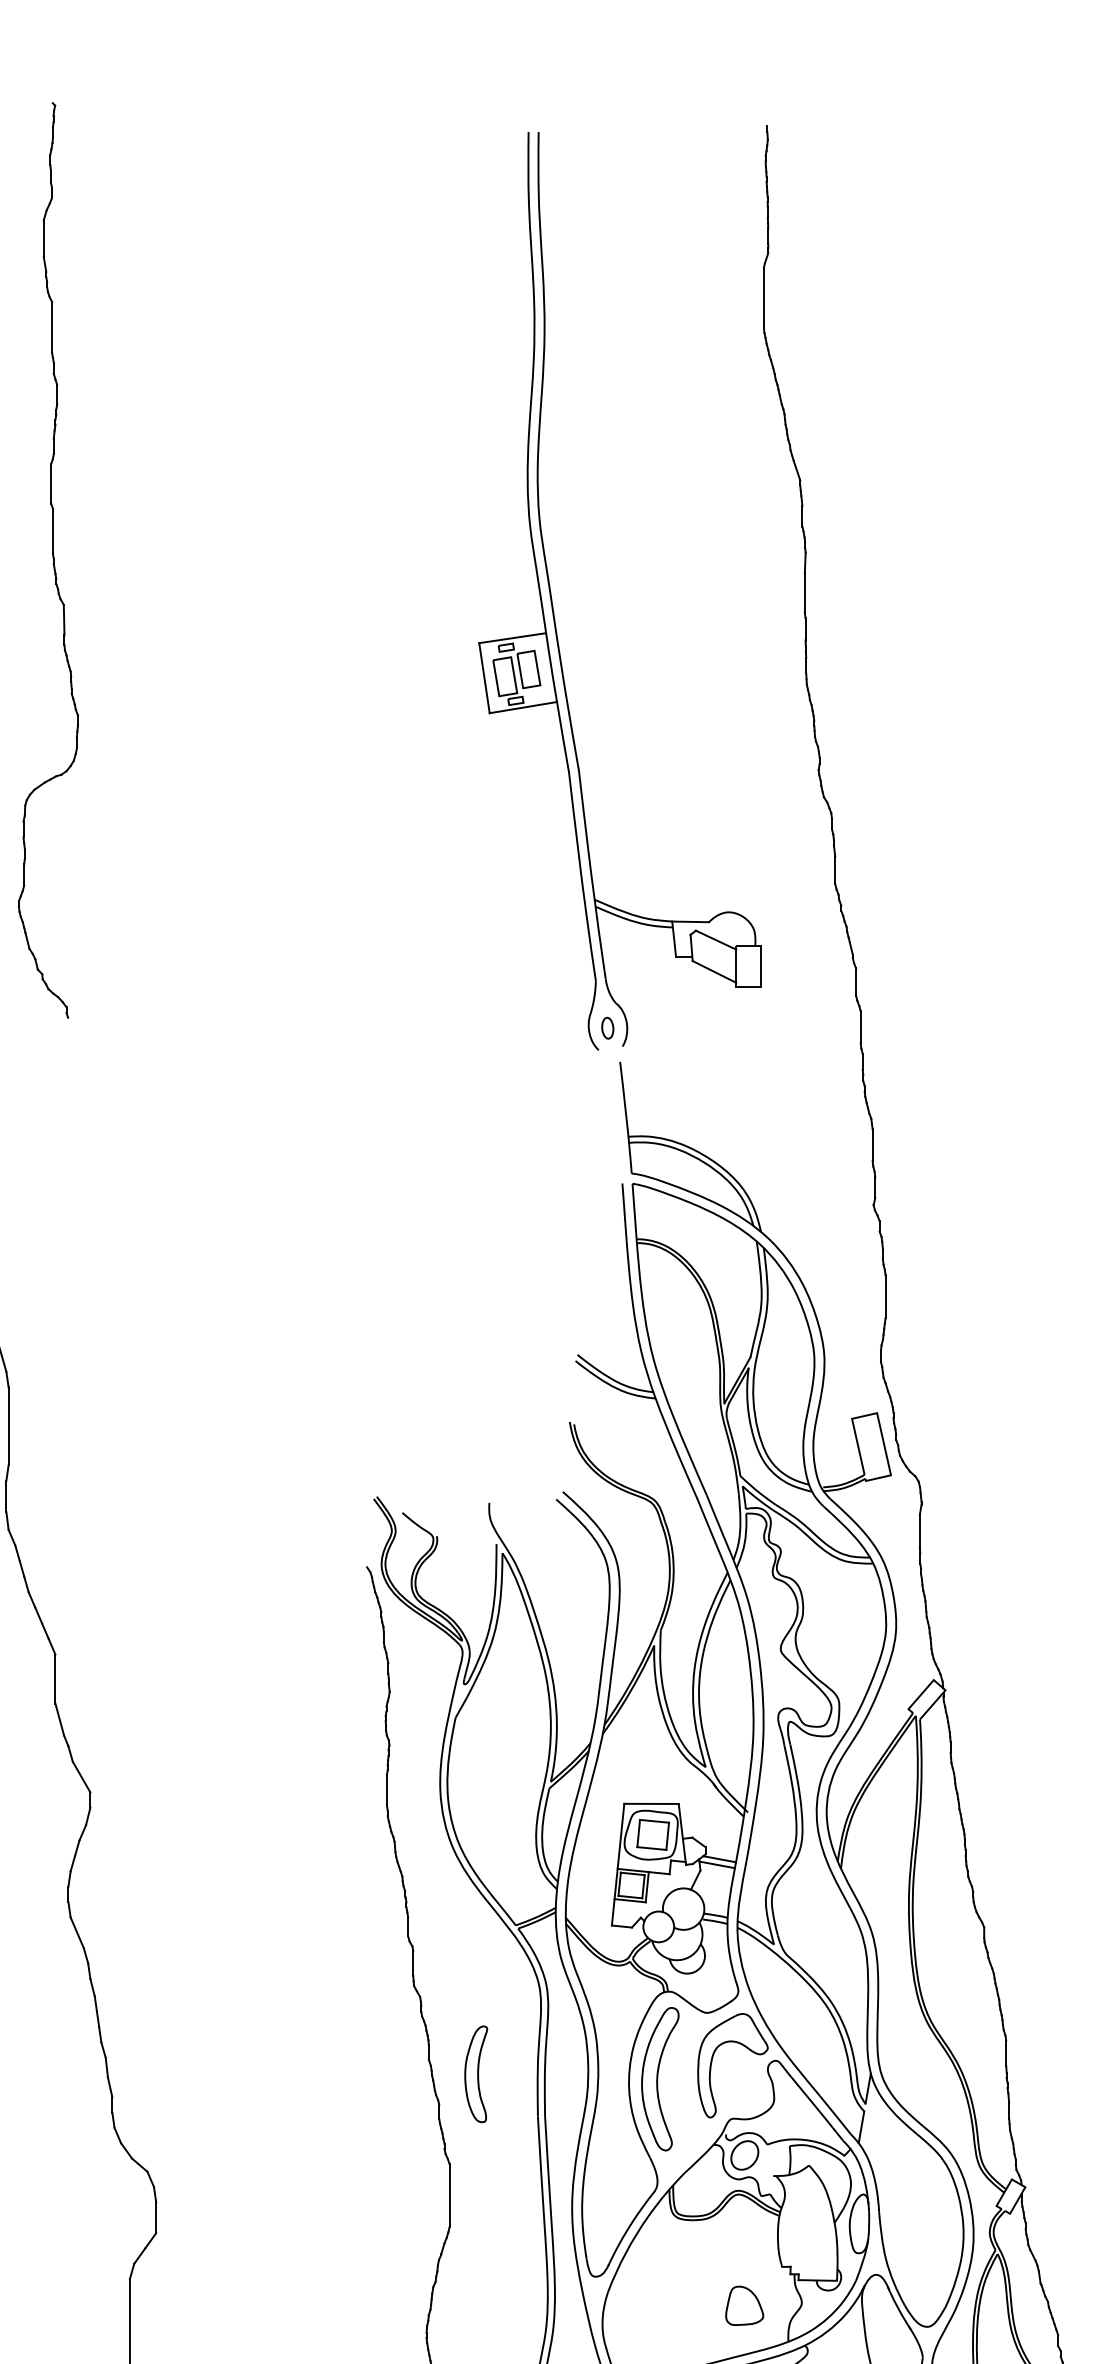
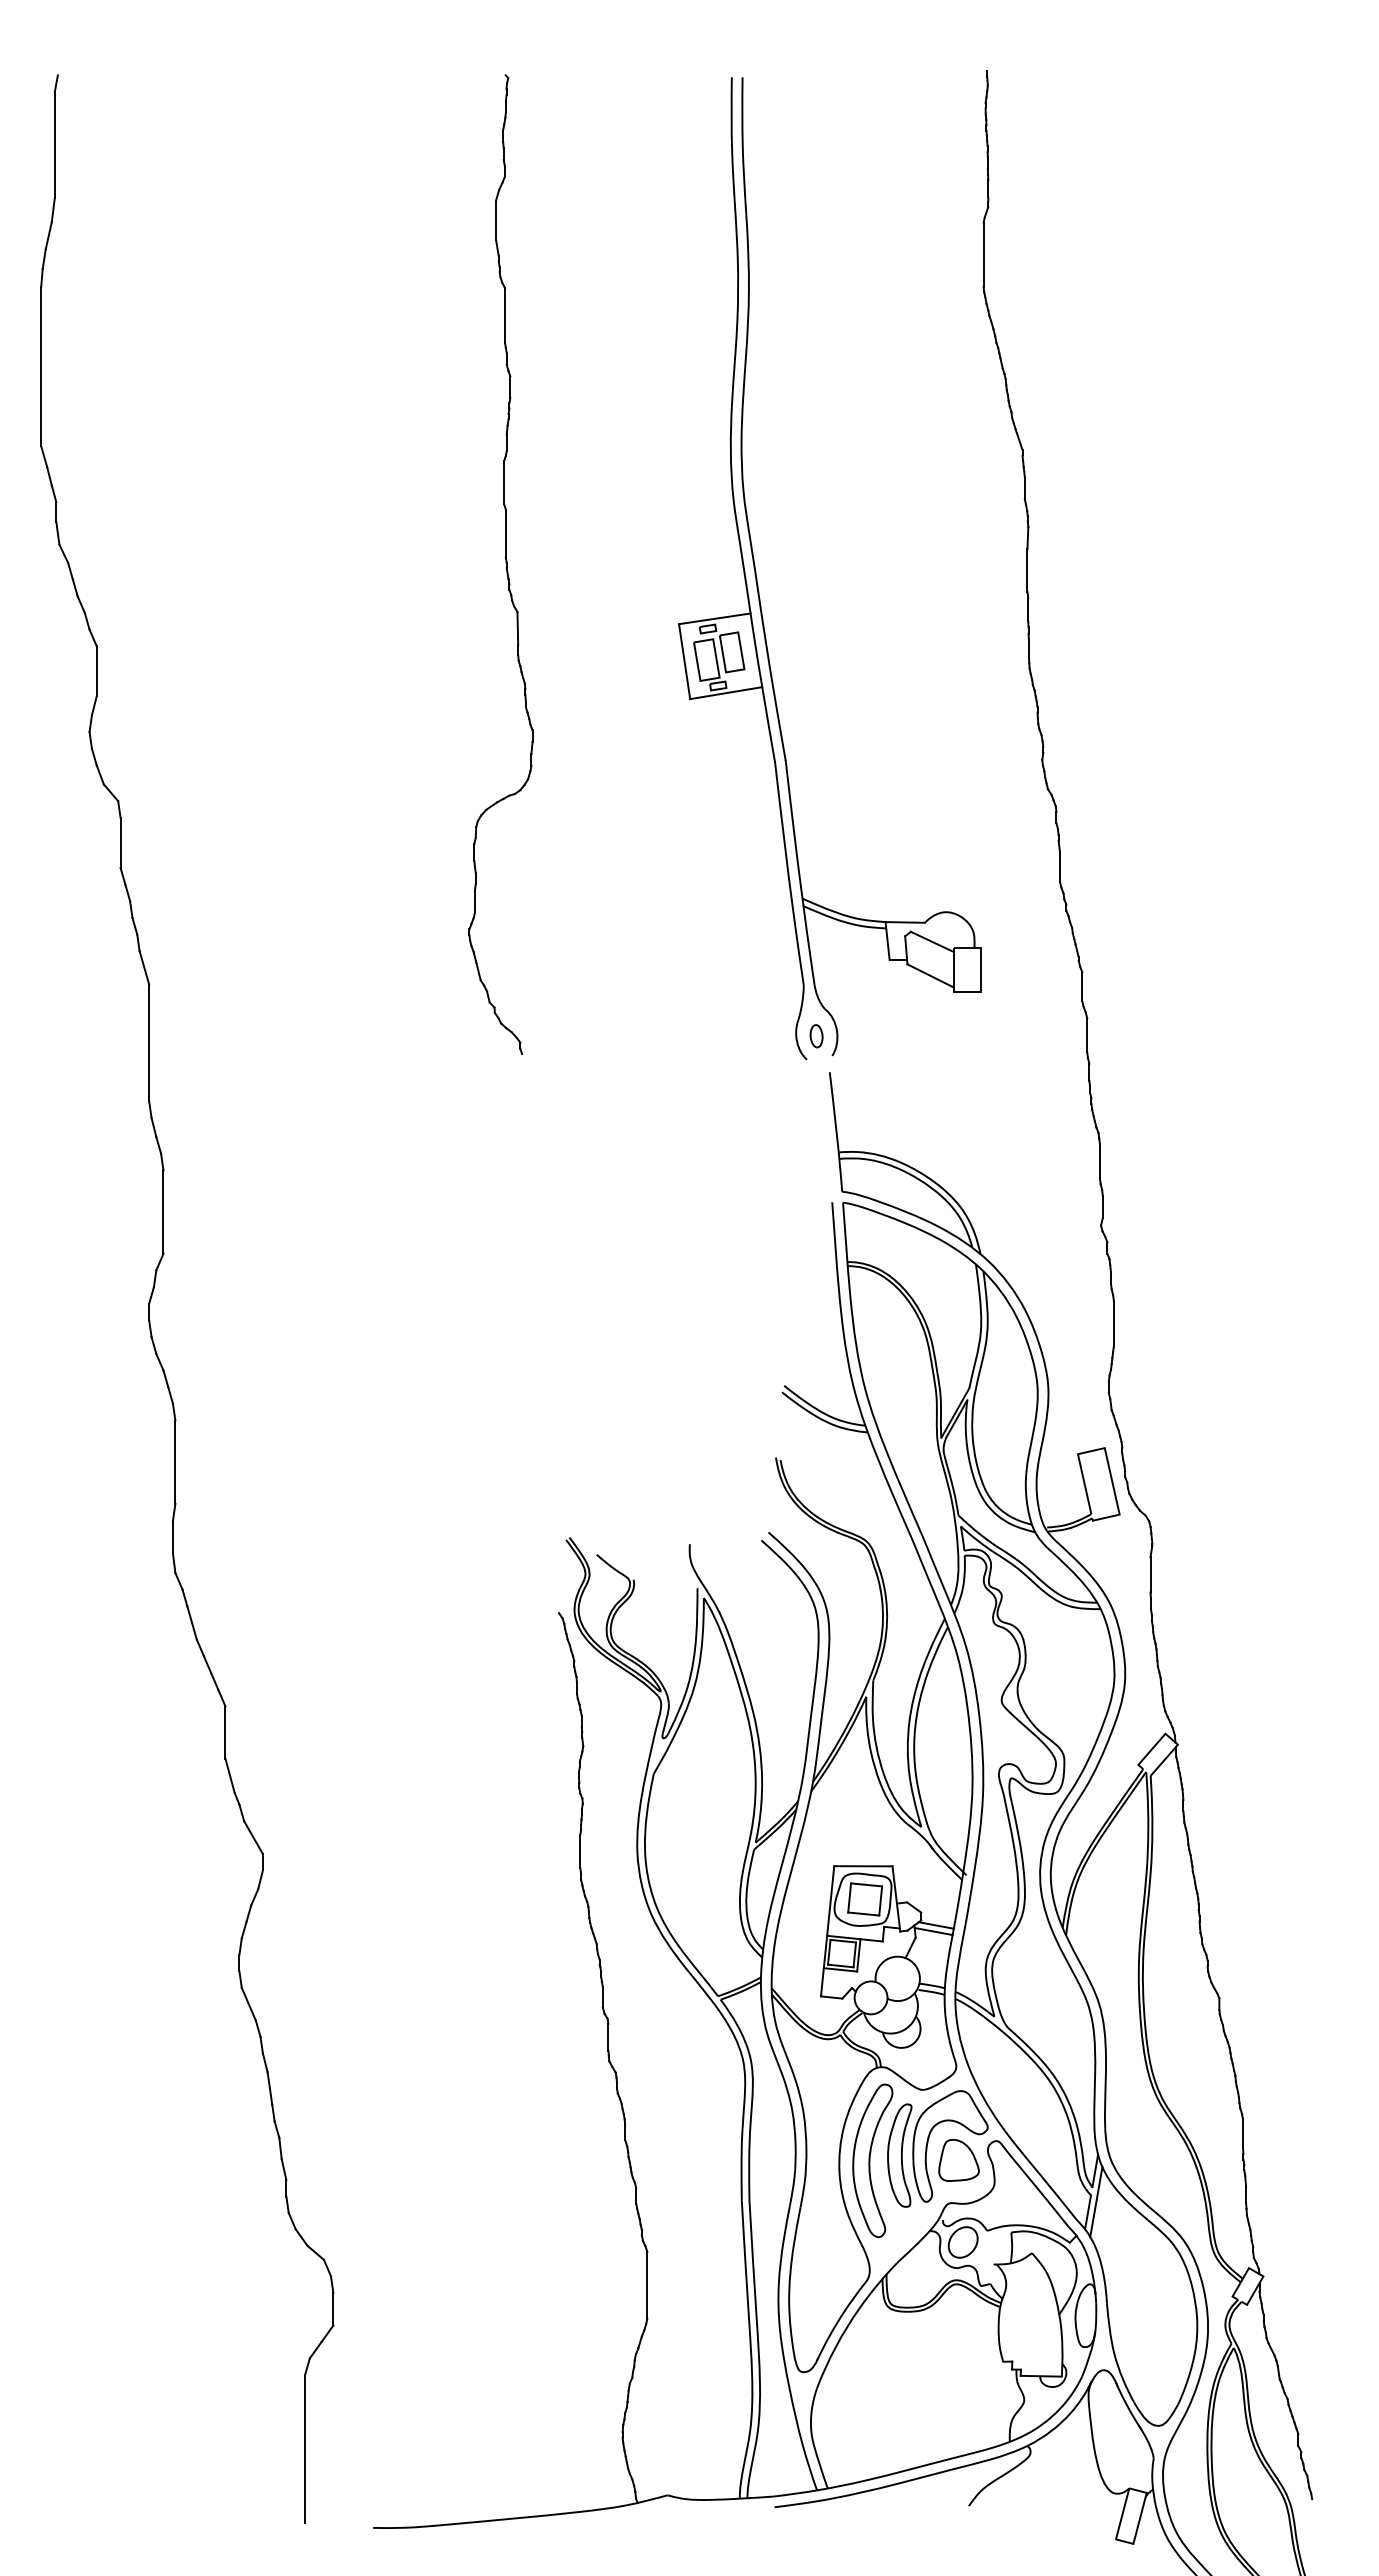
part: (47, 560) -> (500, 564), moved
part: (475, 2074) -> (899, 2155), moved
line: (869, 2117) -> (1096, 2201), added
part: (744, 2305) -> (958, 2160), moved

